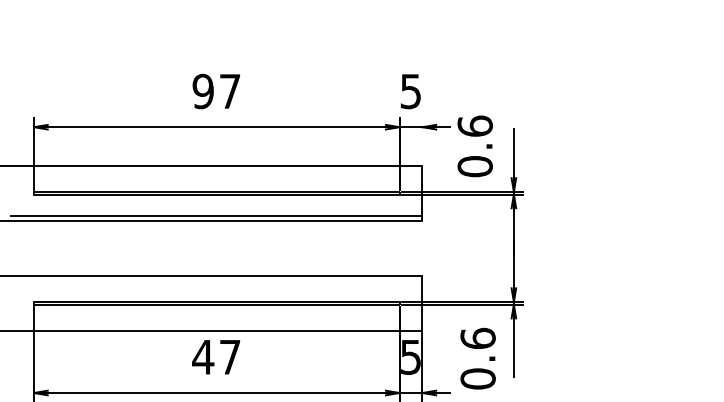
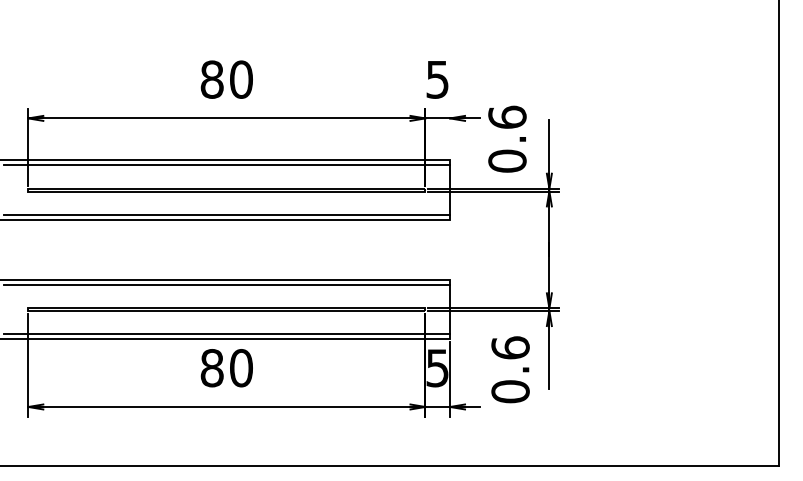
text: (216, 91) -> (226, 79), 97 -> 80
line: (216, 170) -> (226, 165), added
line: (216, 280) -> (226, 284), added
line: (216, 326) -> (226, 334), added
text: (216, 357) -> (226, 368), 47 -> 80

